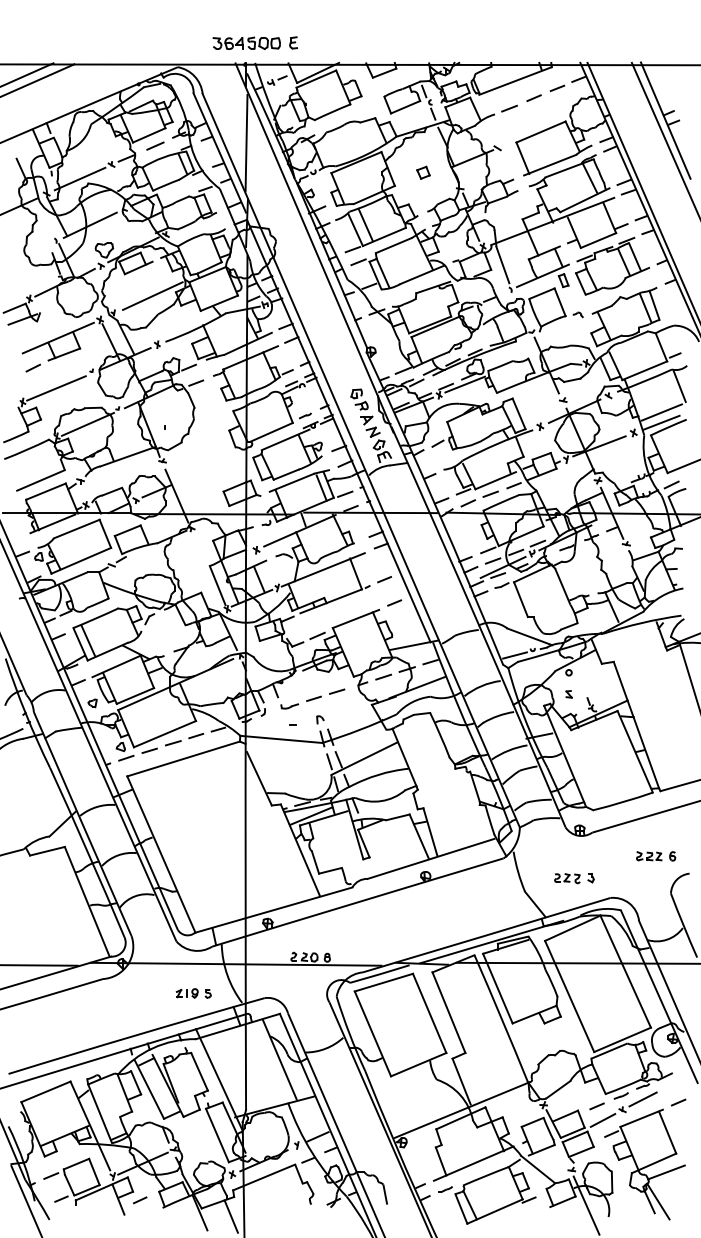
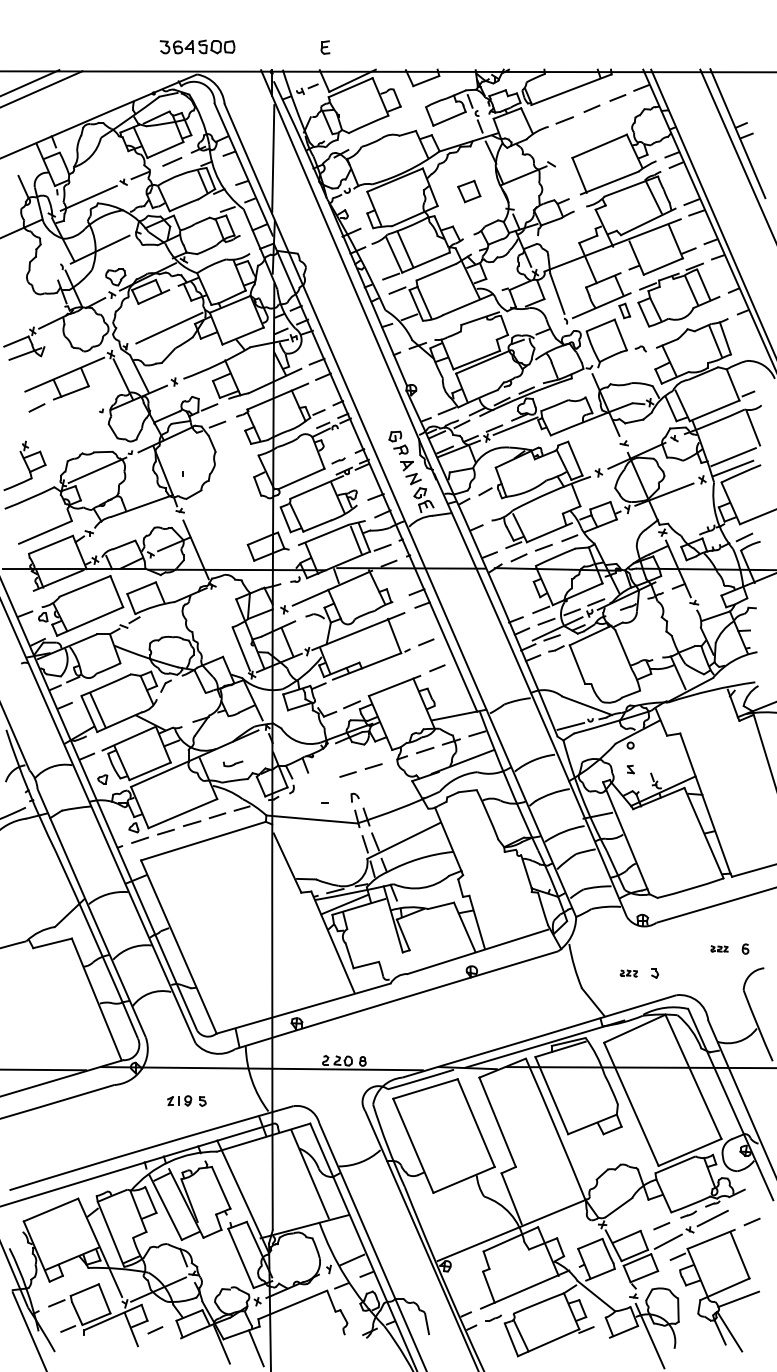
part: (246, 42) -> (197, 46), moved
part: (423, 172) -> (469, 191), size x1.6
line: (56, 387) -> (62, 429), removed
part: (289, 706) -> (232, 763), moved
part: (649, 855) -> (719, 948), size x0.6
part: (567, 878) -> (628, 973), size x0.6
part: (193, 993) -> (186, 1100), moved

